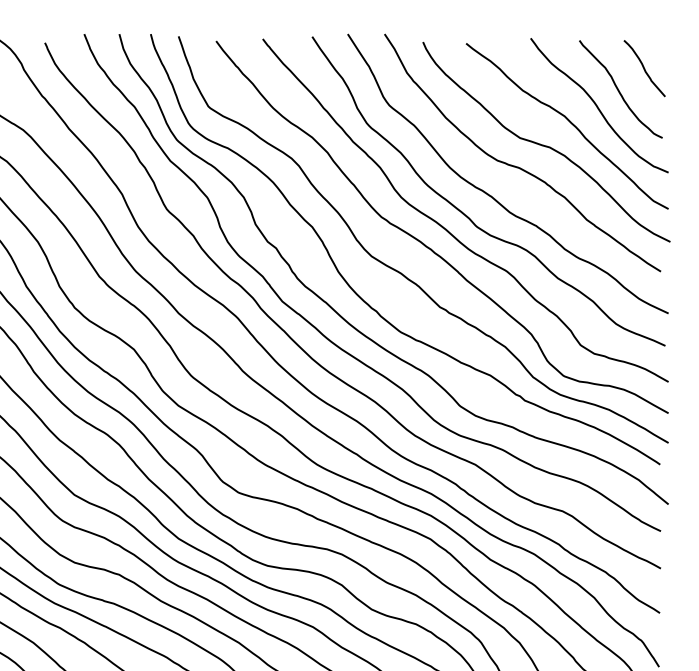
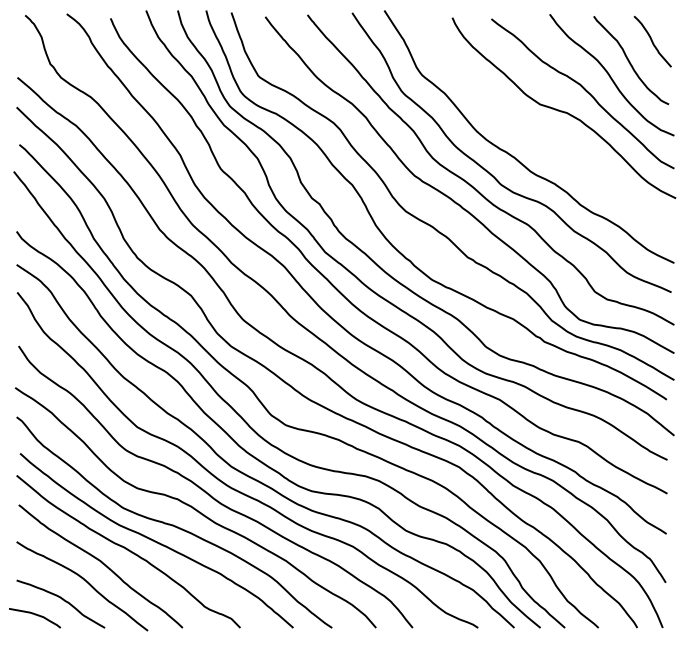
curve: (519, 166) -> (539, 130), removed

